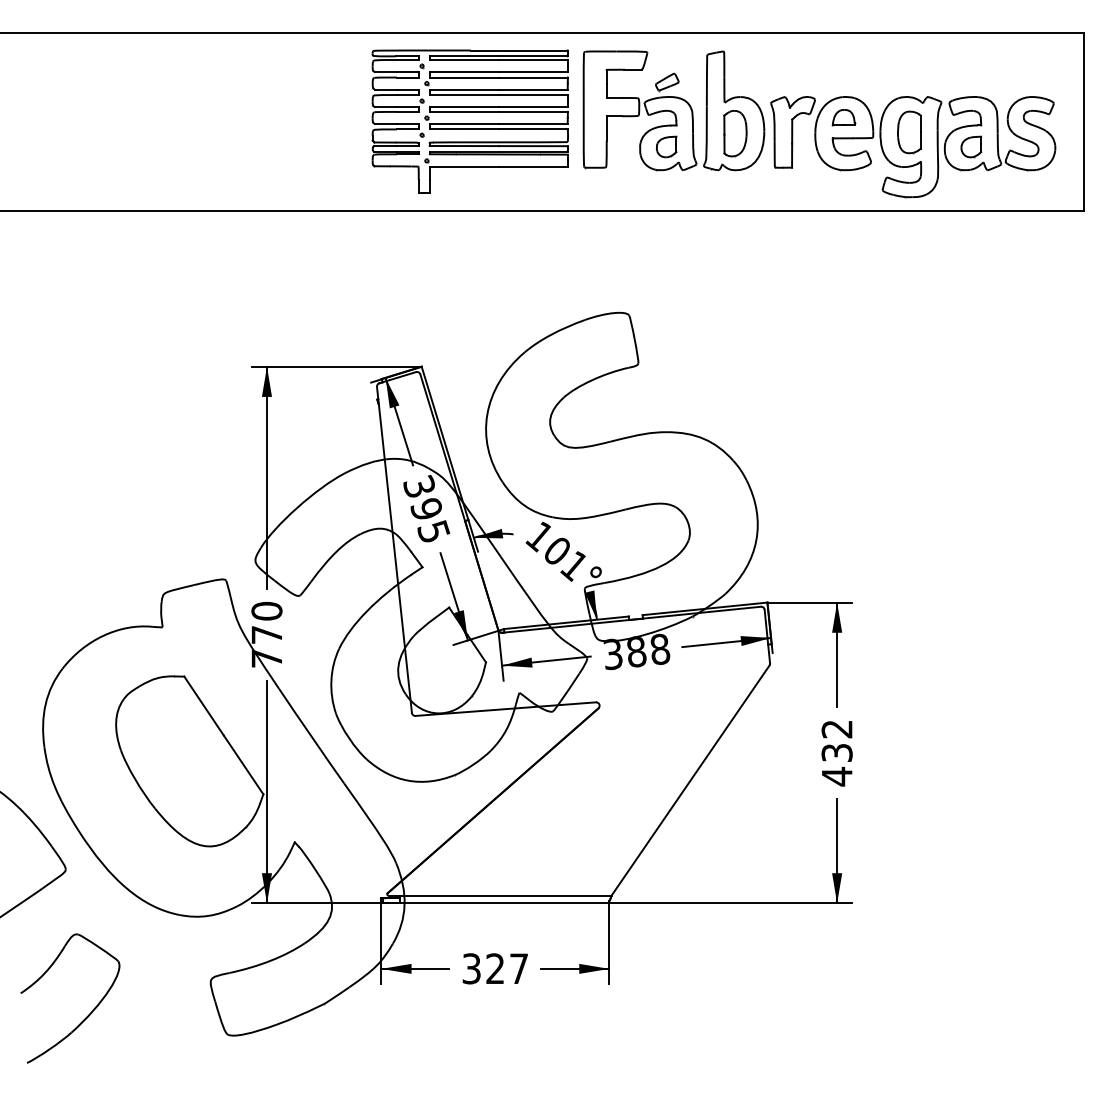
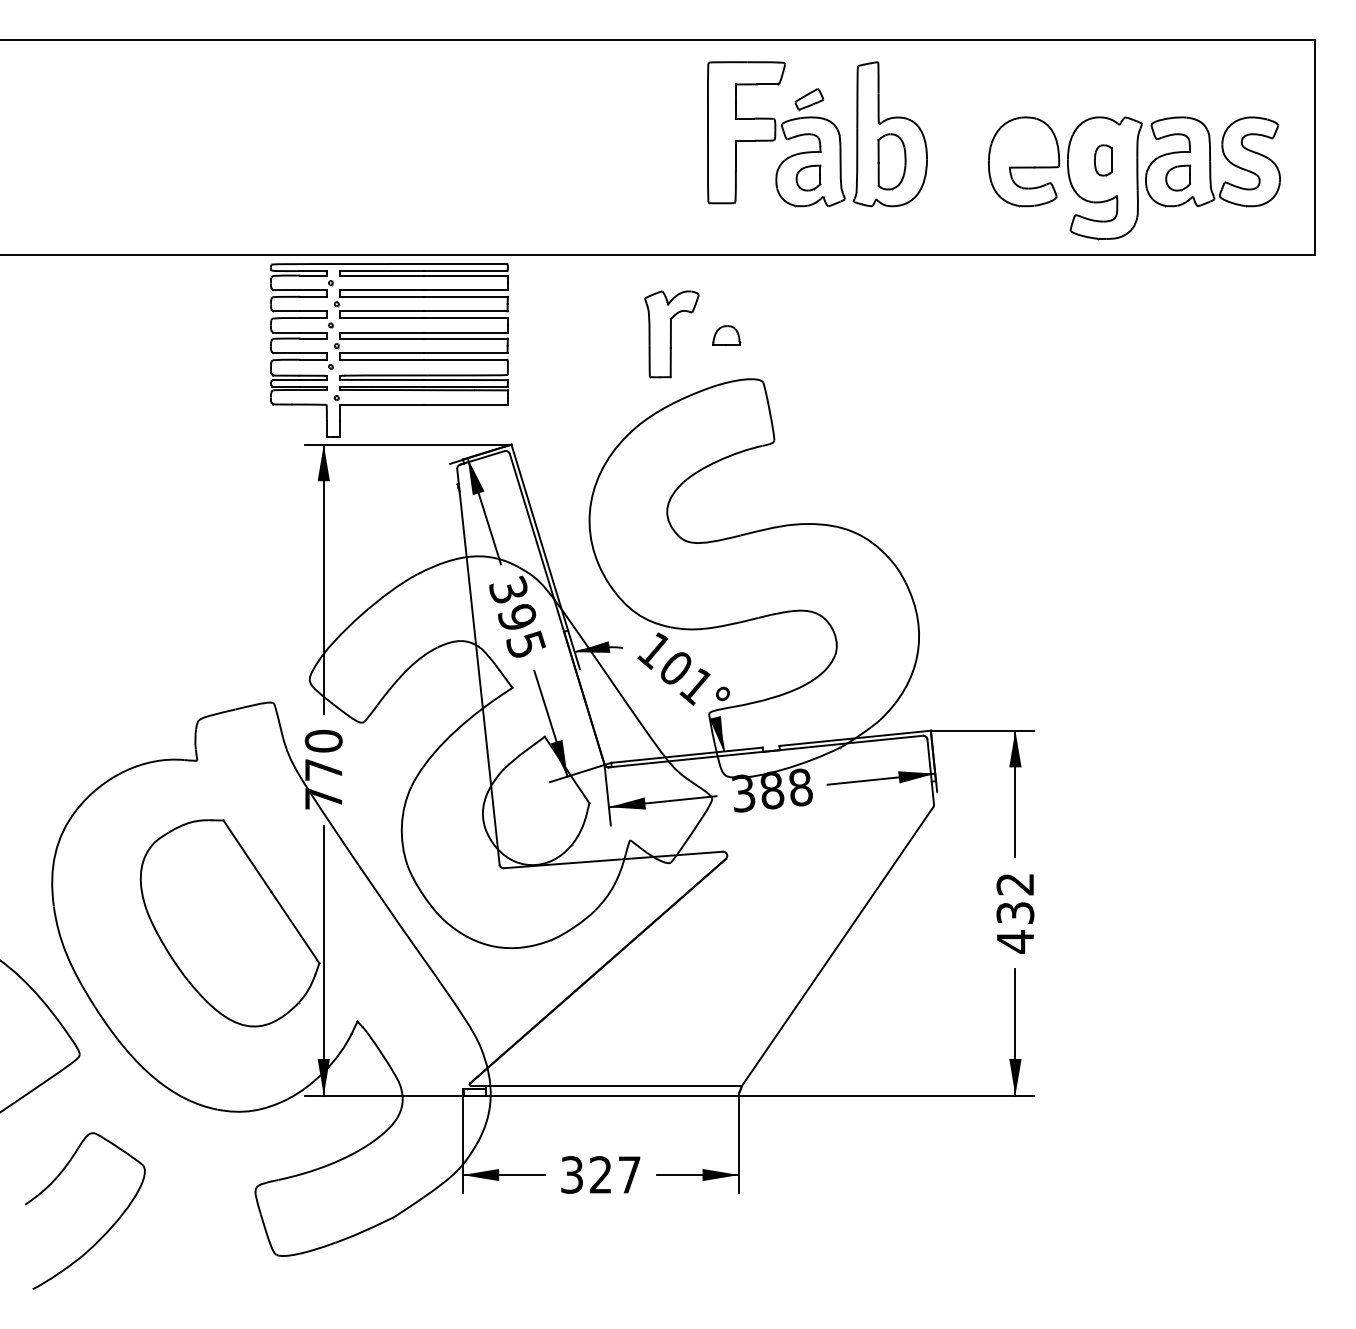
part: (843, 117) -> (726, 335), moved
part: (470, 121) -> (389, 350), moved
part: (792, 132) -> (671, 334), moved
part: (909, 132) -> (1103, 160), size x0.6

